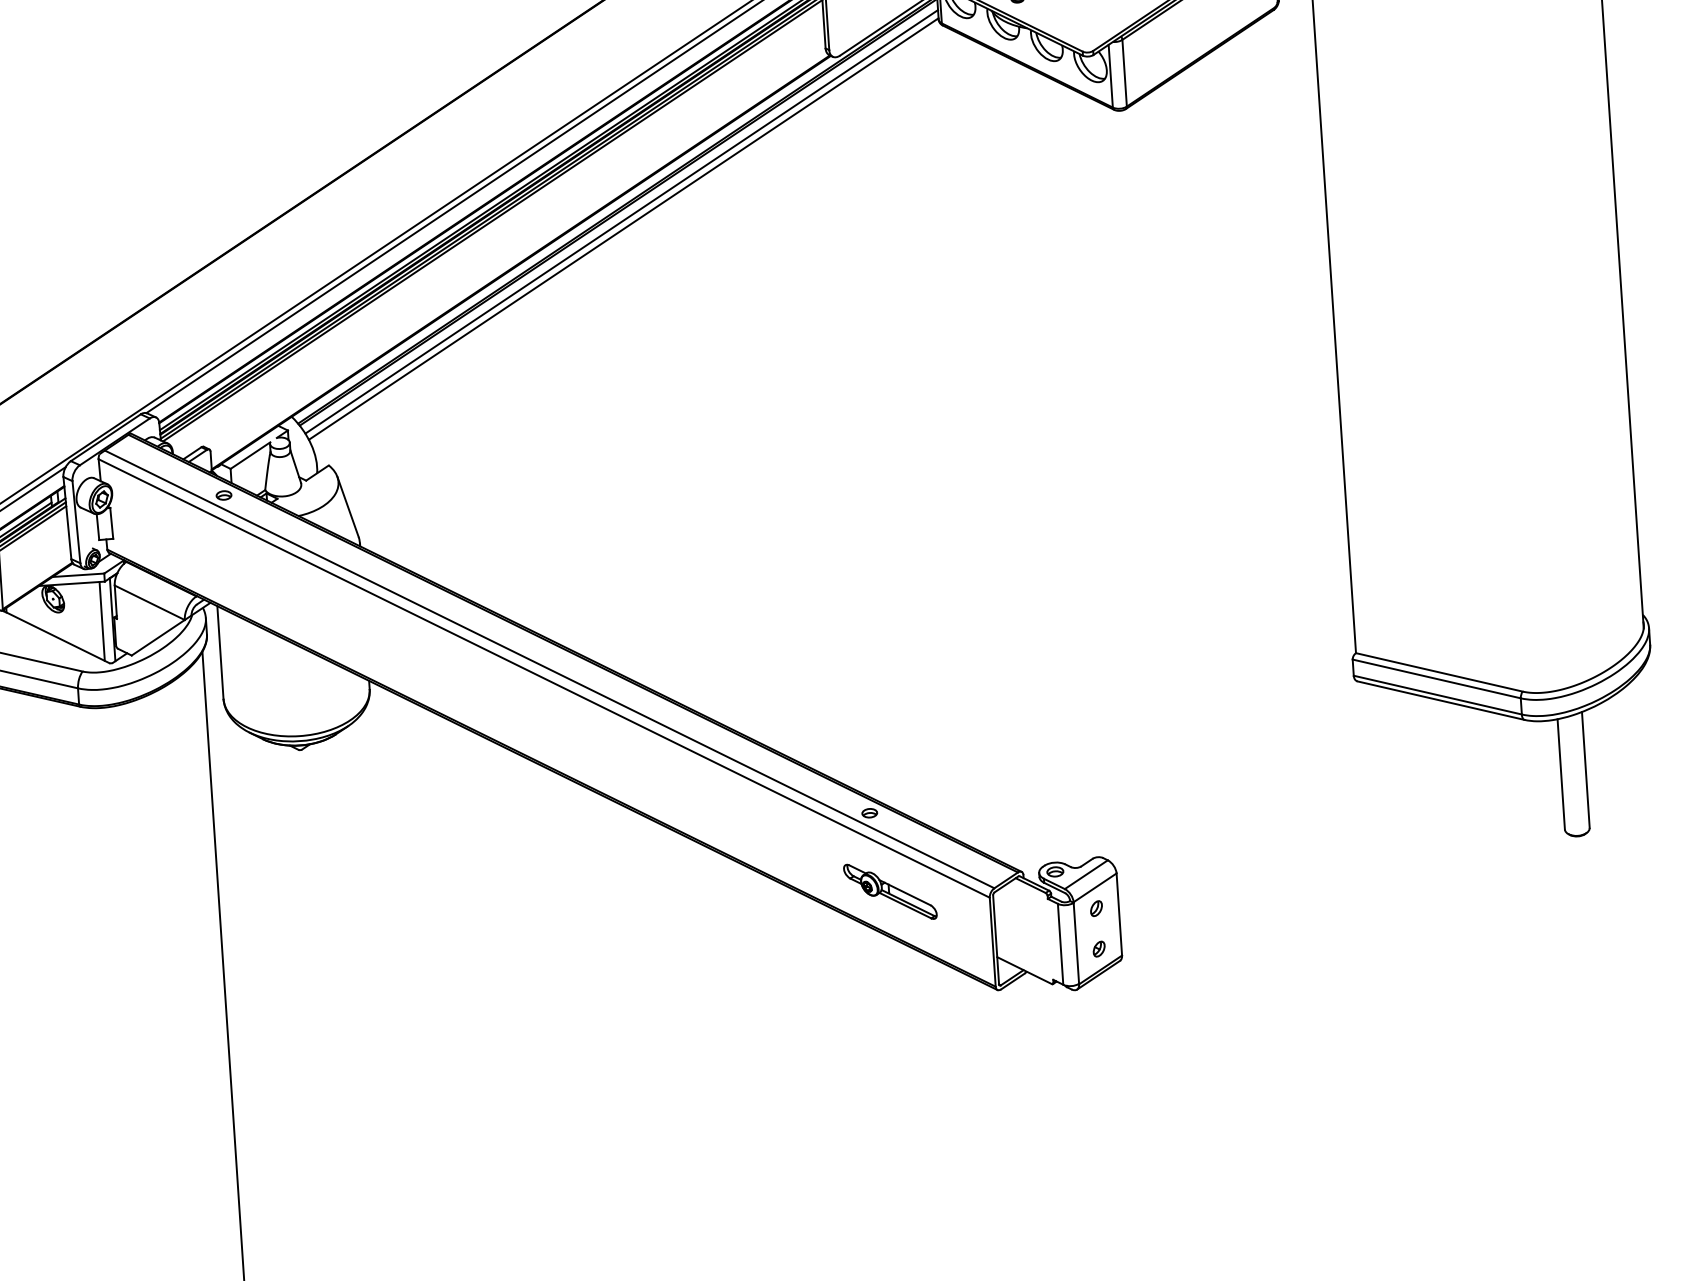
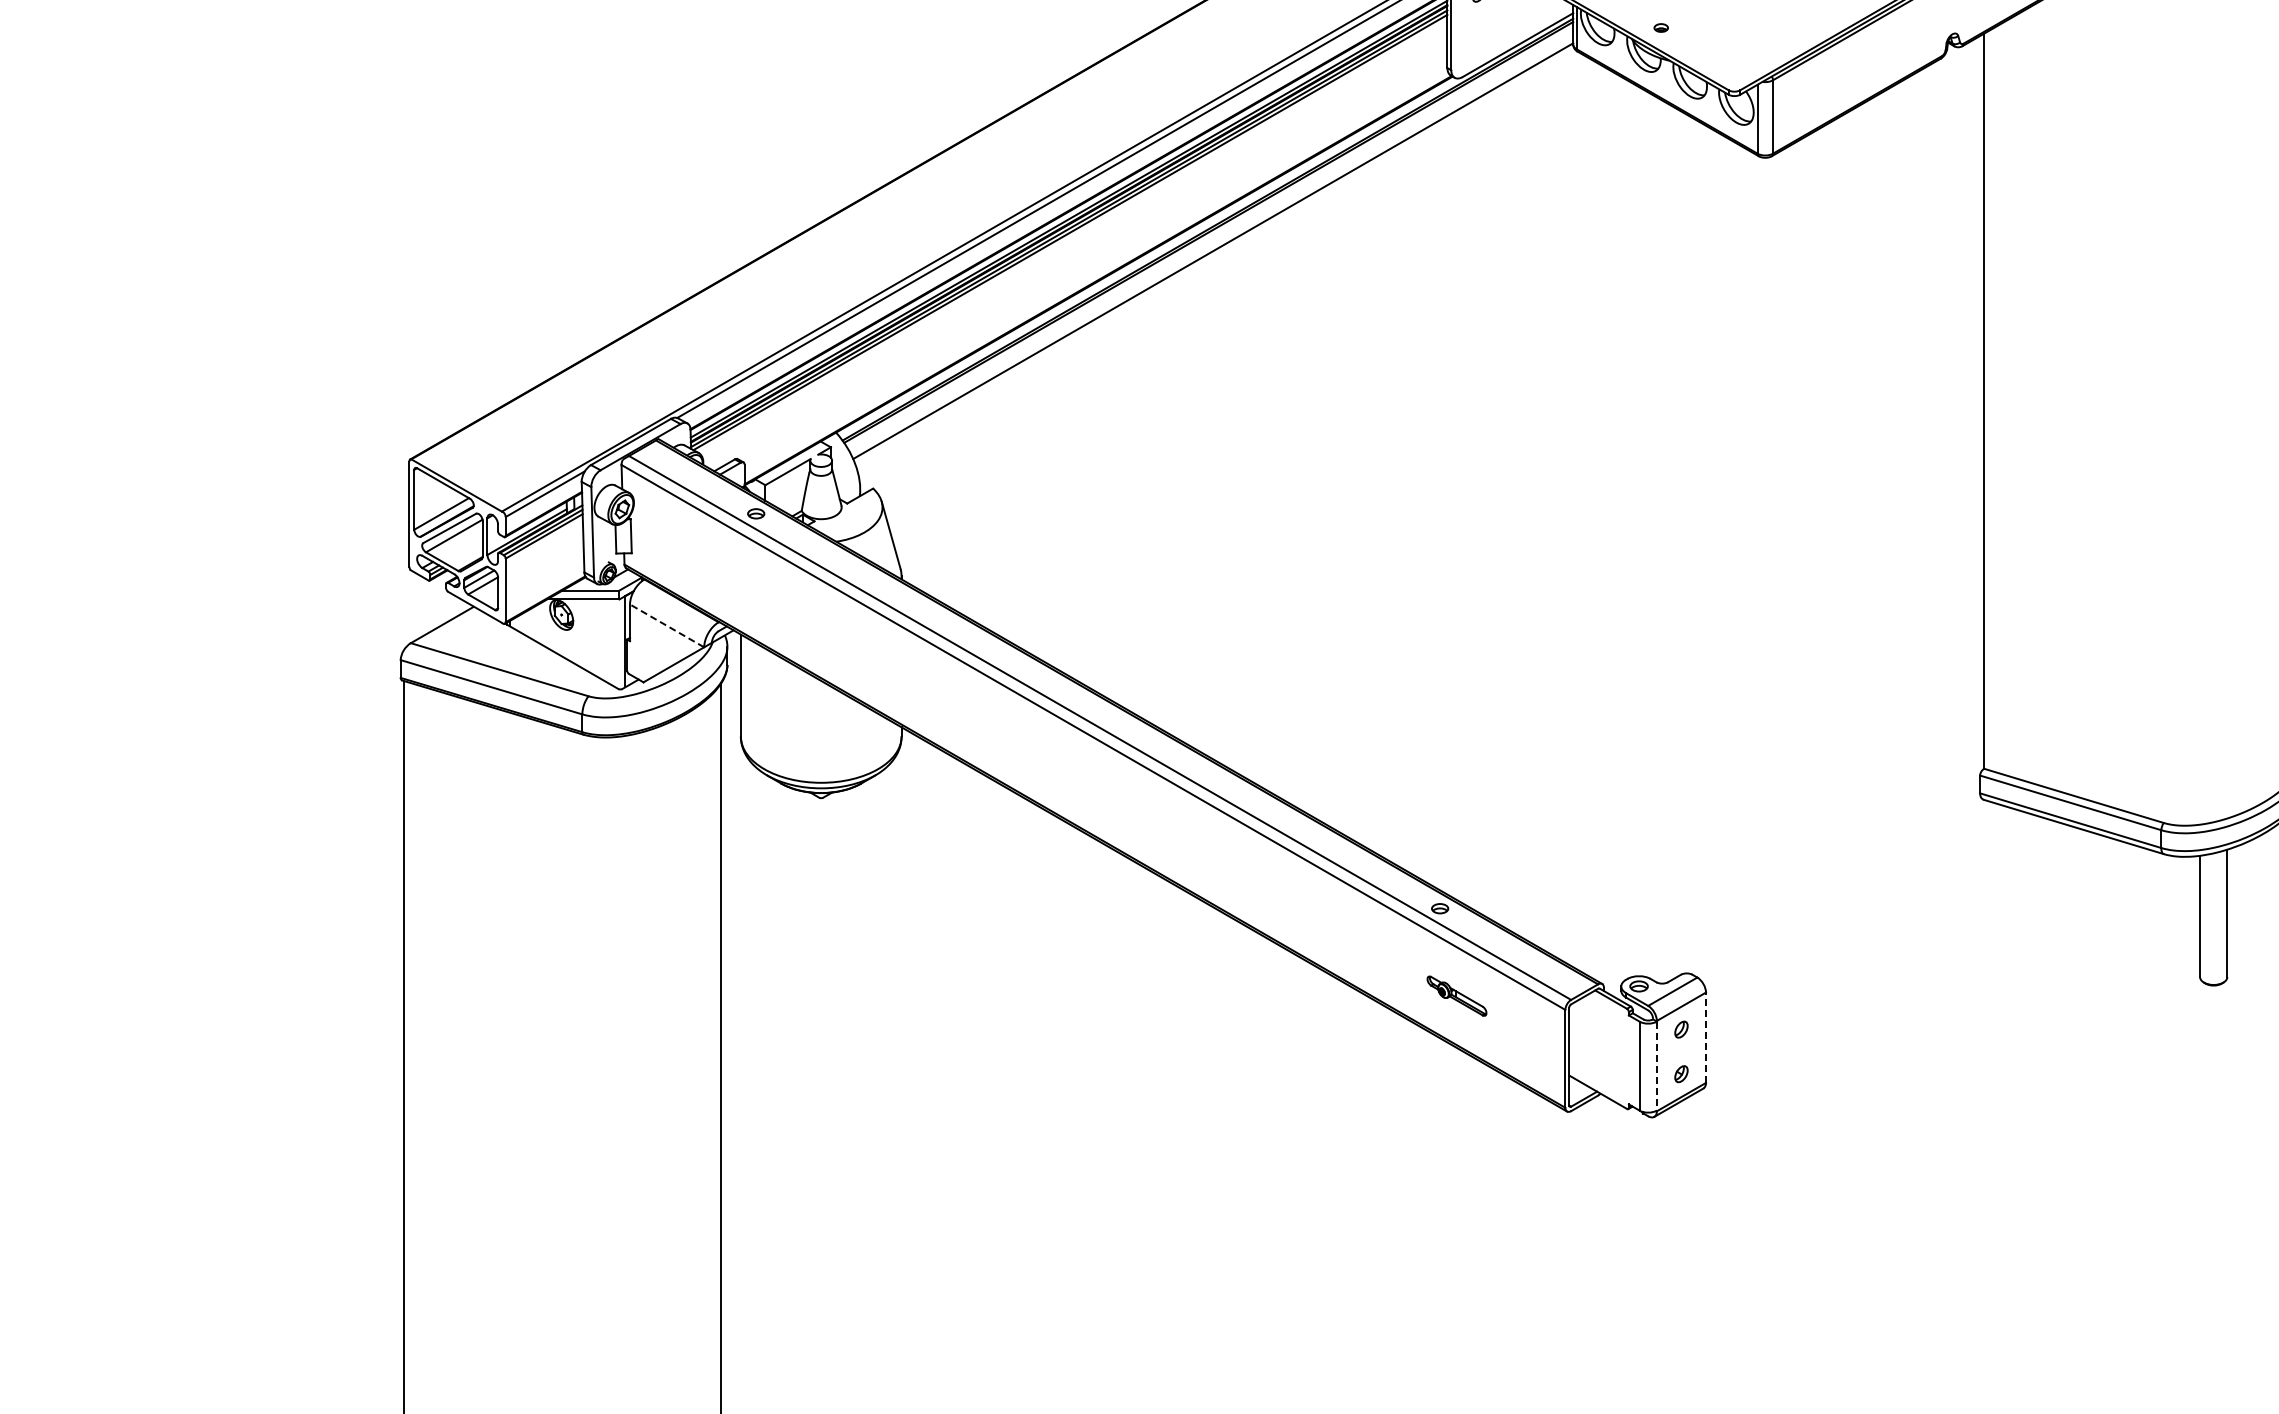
line: (621, 222) -> (1211, 243), removed
line: (150, 602) -> (667, 625), solid -> dashed
line: (102, 621) -> (613, 642), removed
part: (889, 891) -> (1456, 995), size x0.6
line: (1119, 914) -> (1706, 1037), solid -> dashed
line: (1076, 943) -> (1656, 1066), solid -> dashed

